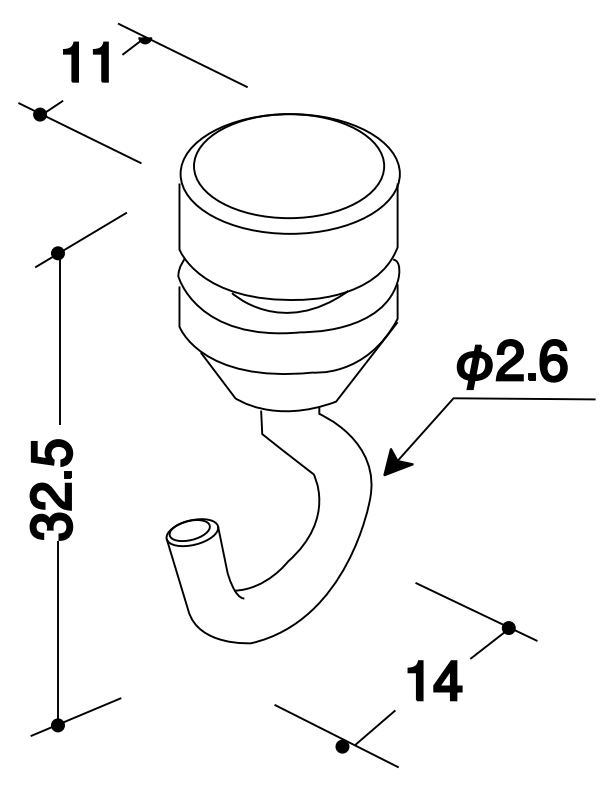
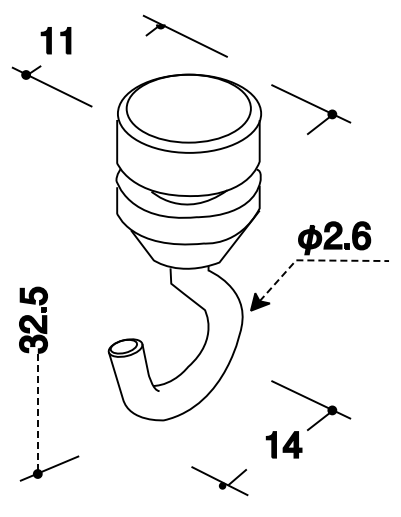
part: (181, 54) -> (184, 35), moved
part: (476, 167) -> (311, 109), added
part: (60, 317) -> (39, 207), removed
line: (483, 398) -> (315, 260), solid -> dashed
line: (57, 632) -> (37, 413), solid -> dashed
part: (336, 736) -> (219, 481), size x0.7

